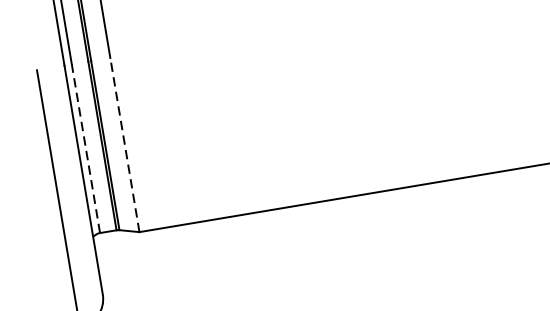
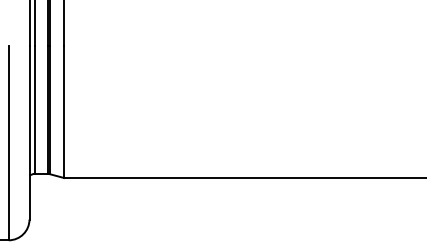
line: (125, 145) -> (64, 112), dashed -> solid
line: (86, 149) -> (35, 110), dashed -> solid

